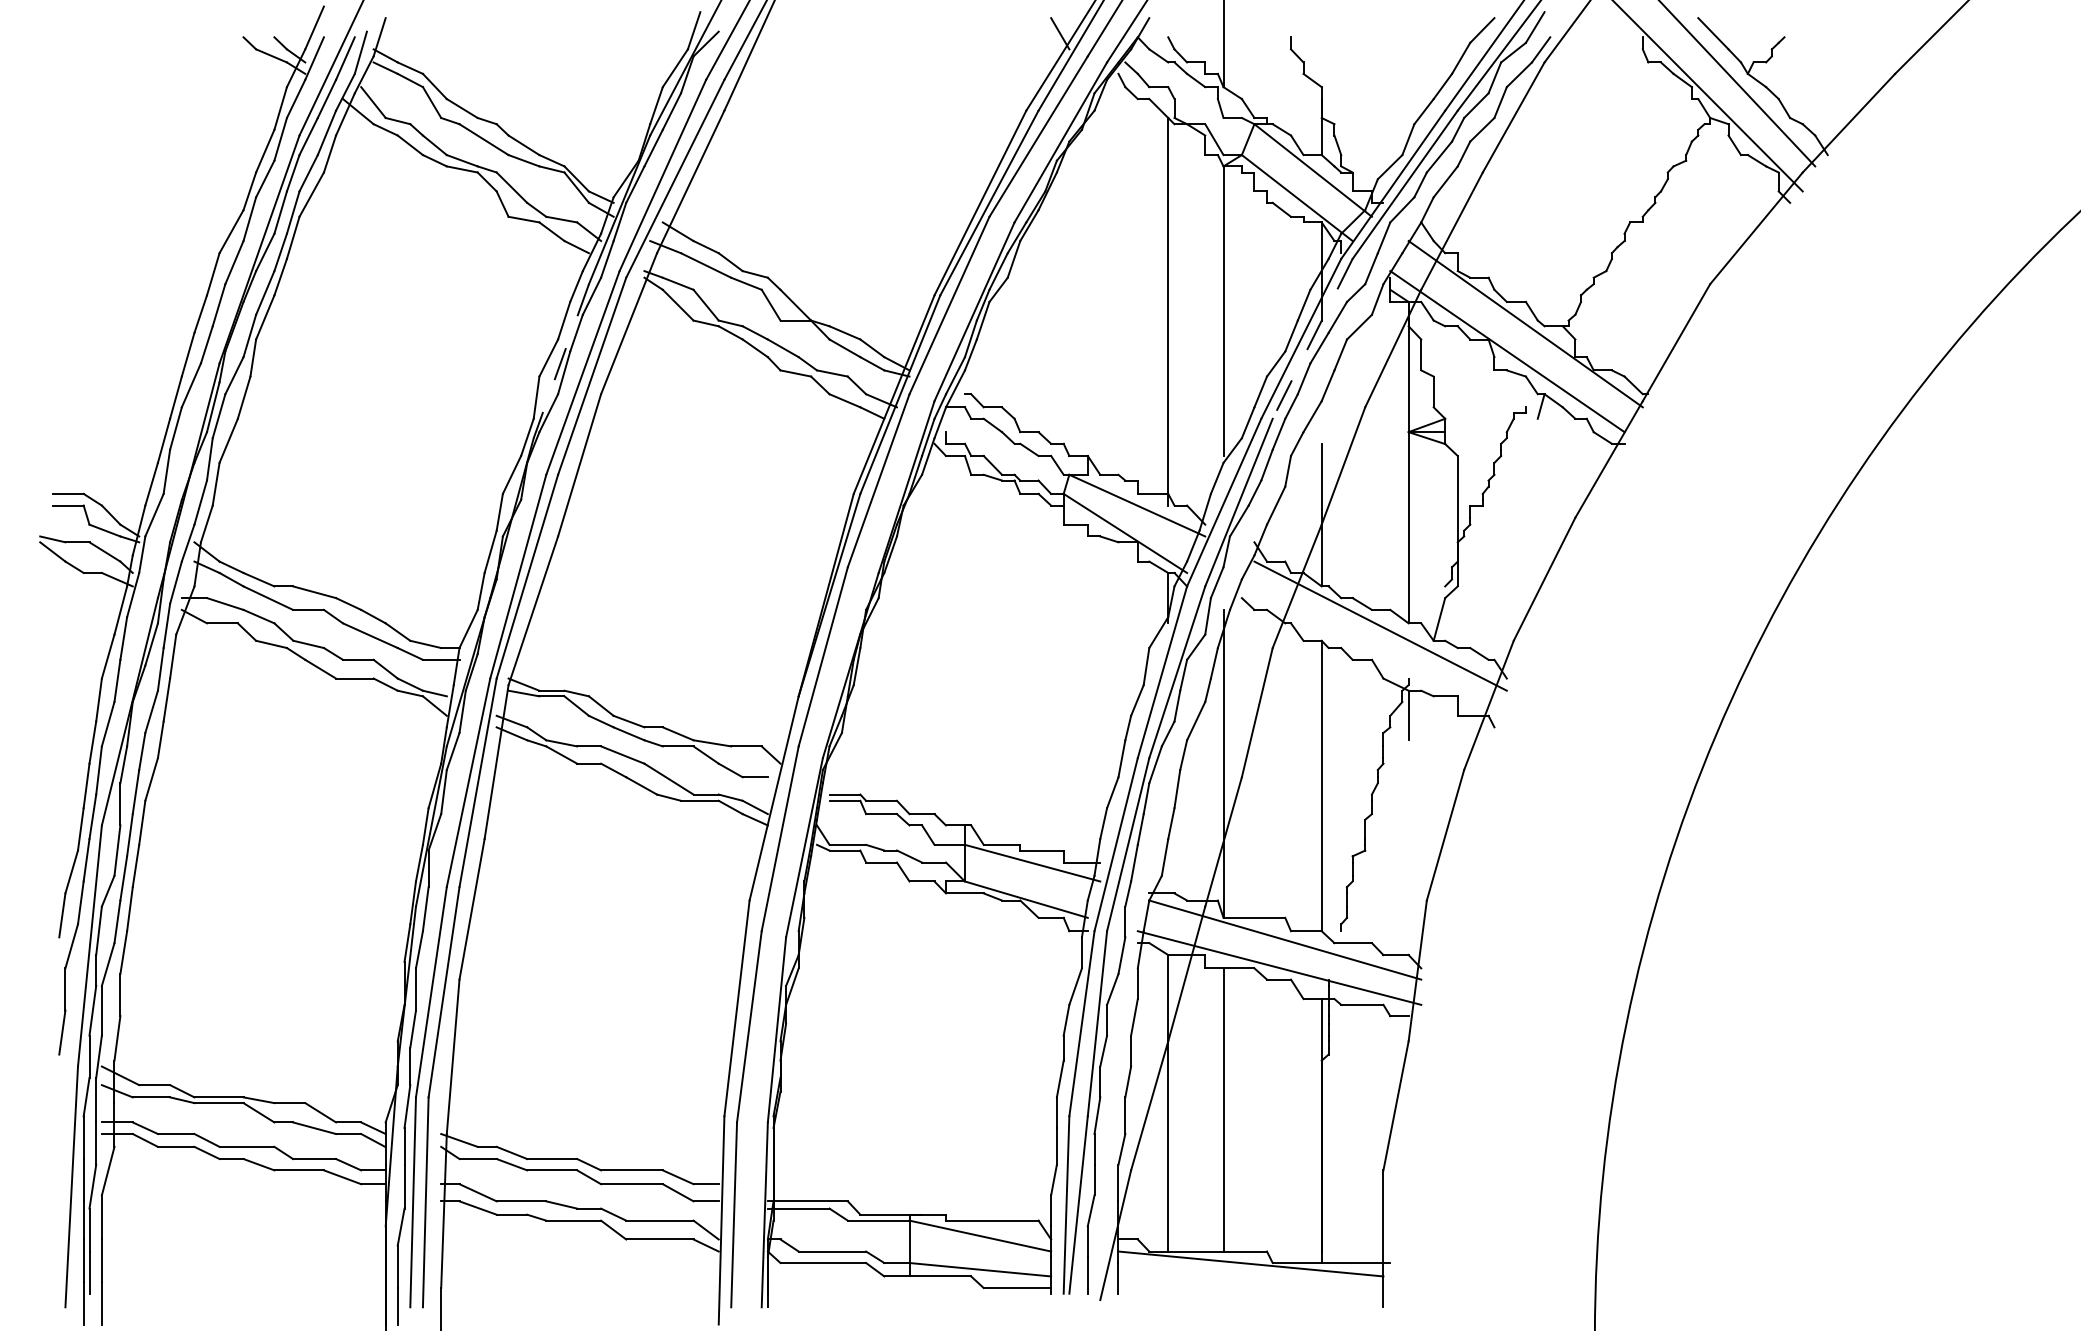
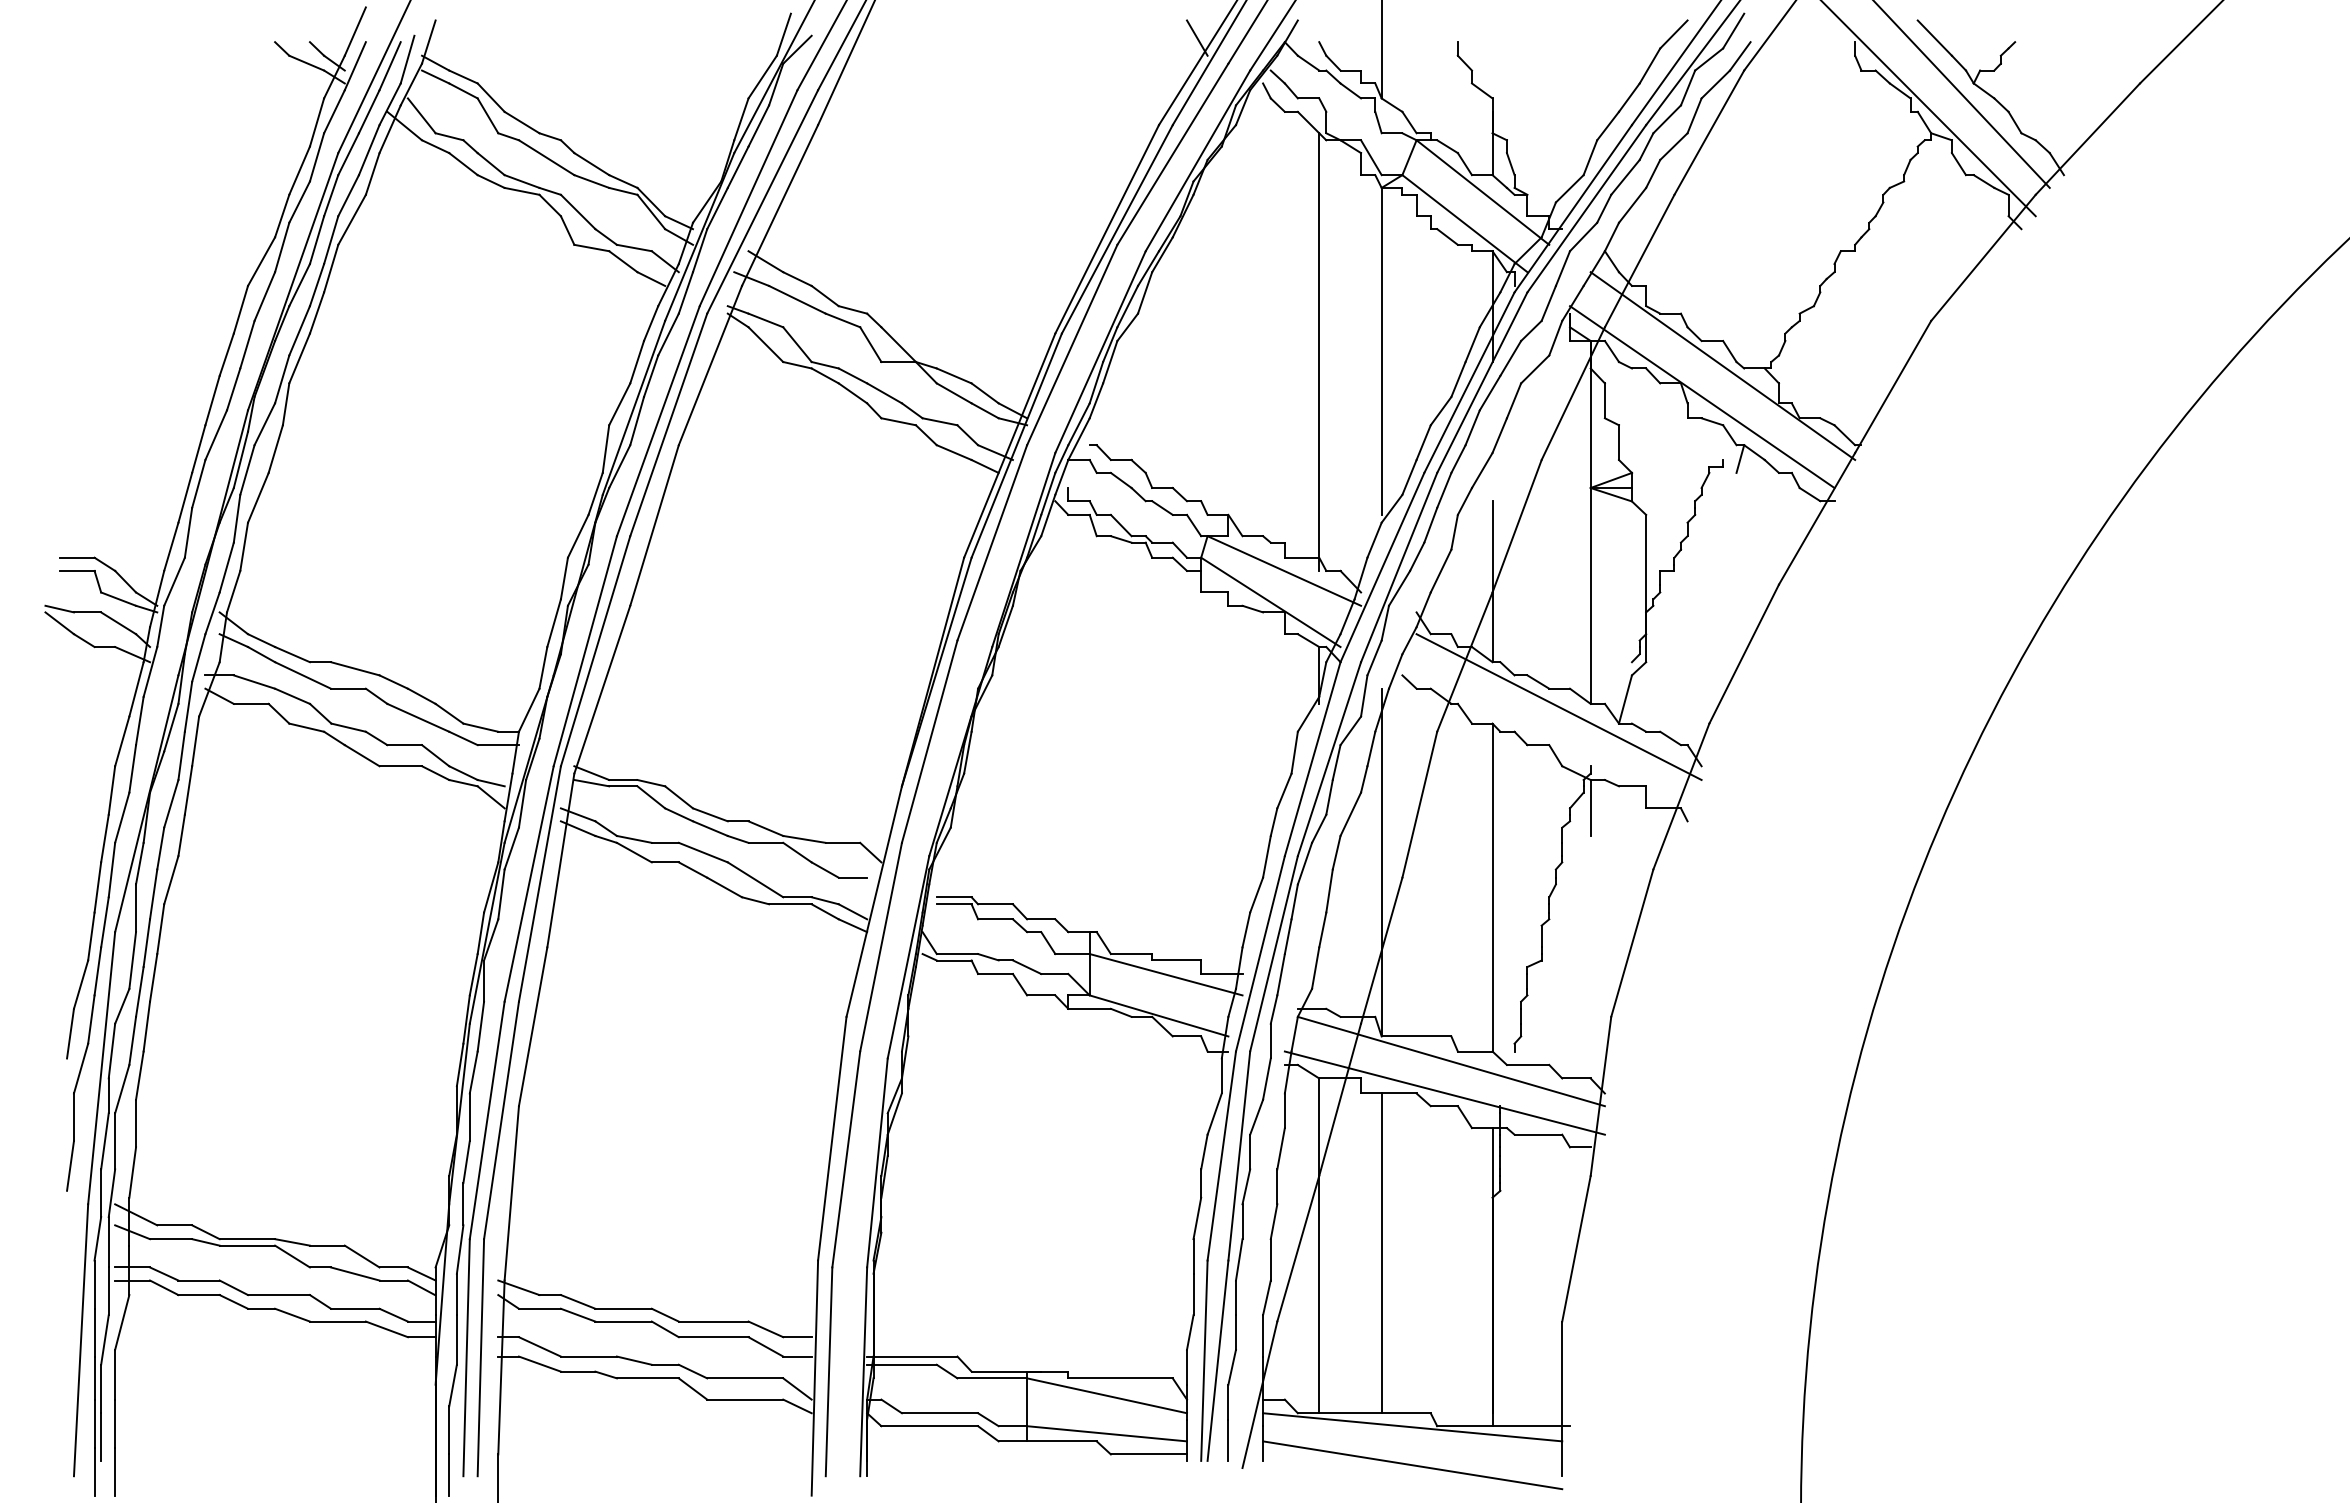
line: (1312, 338) -> (1482, 382), dashed -> solid
line: (560, 361) -> (633, 408), dashed -> solid
line: (1250, 1297) -> (1412, 1465), added

